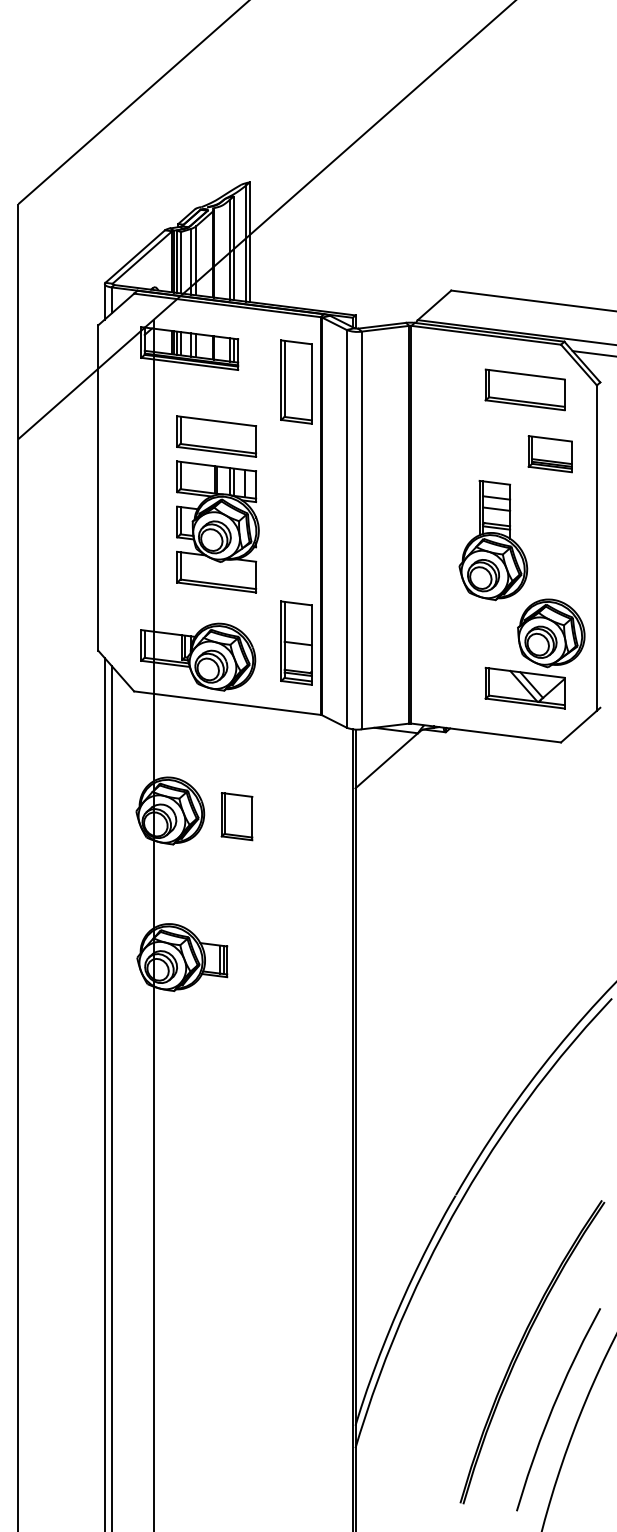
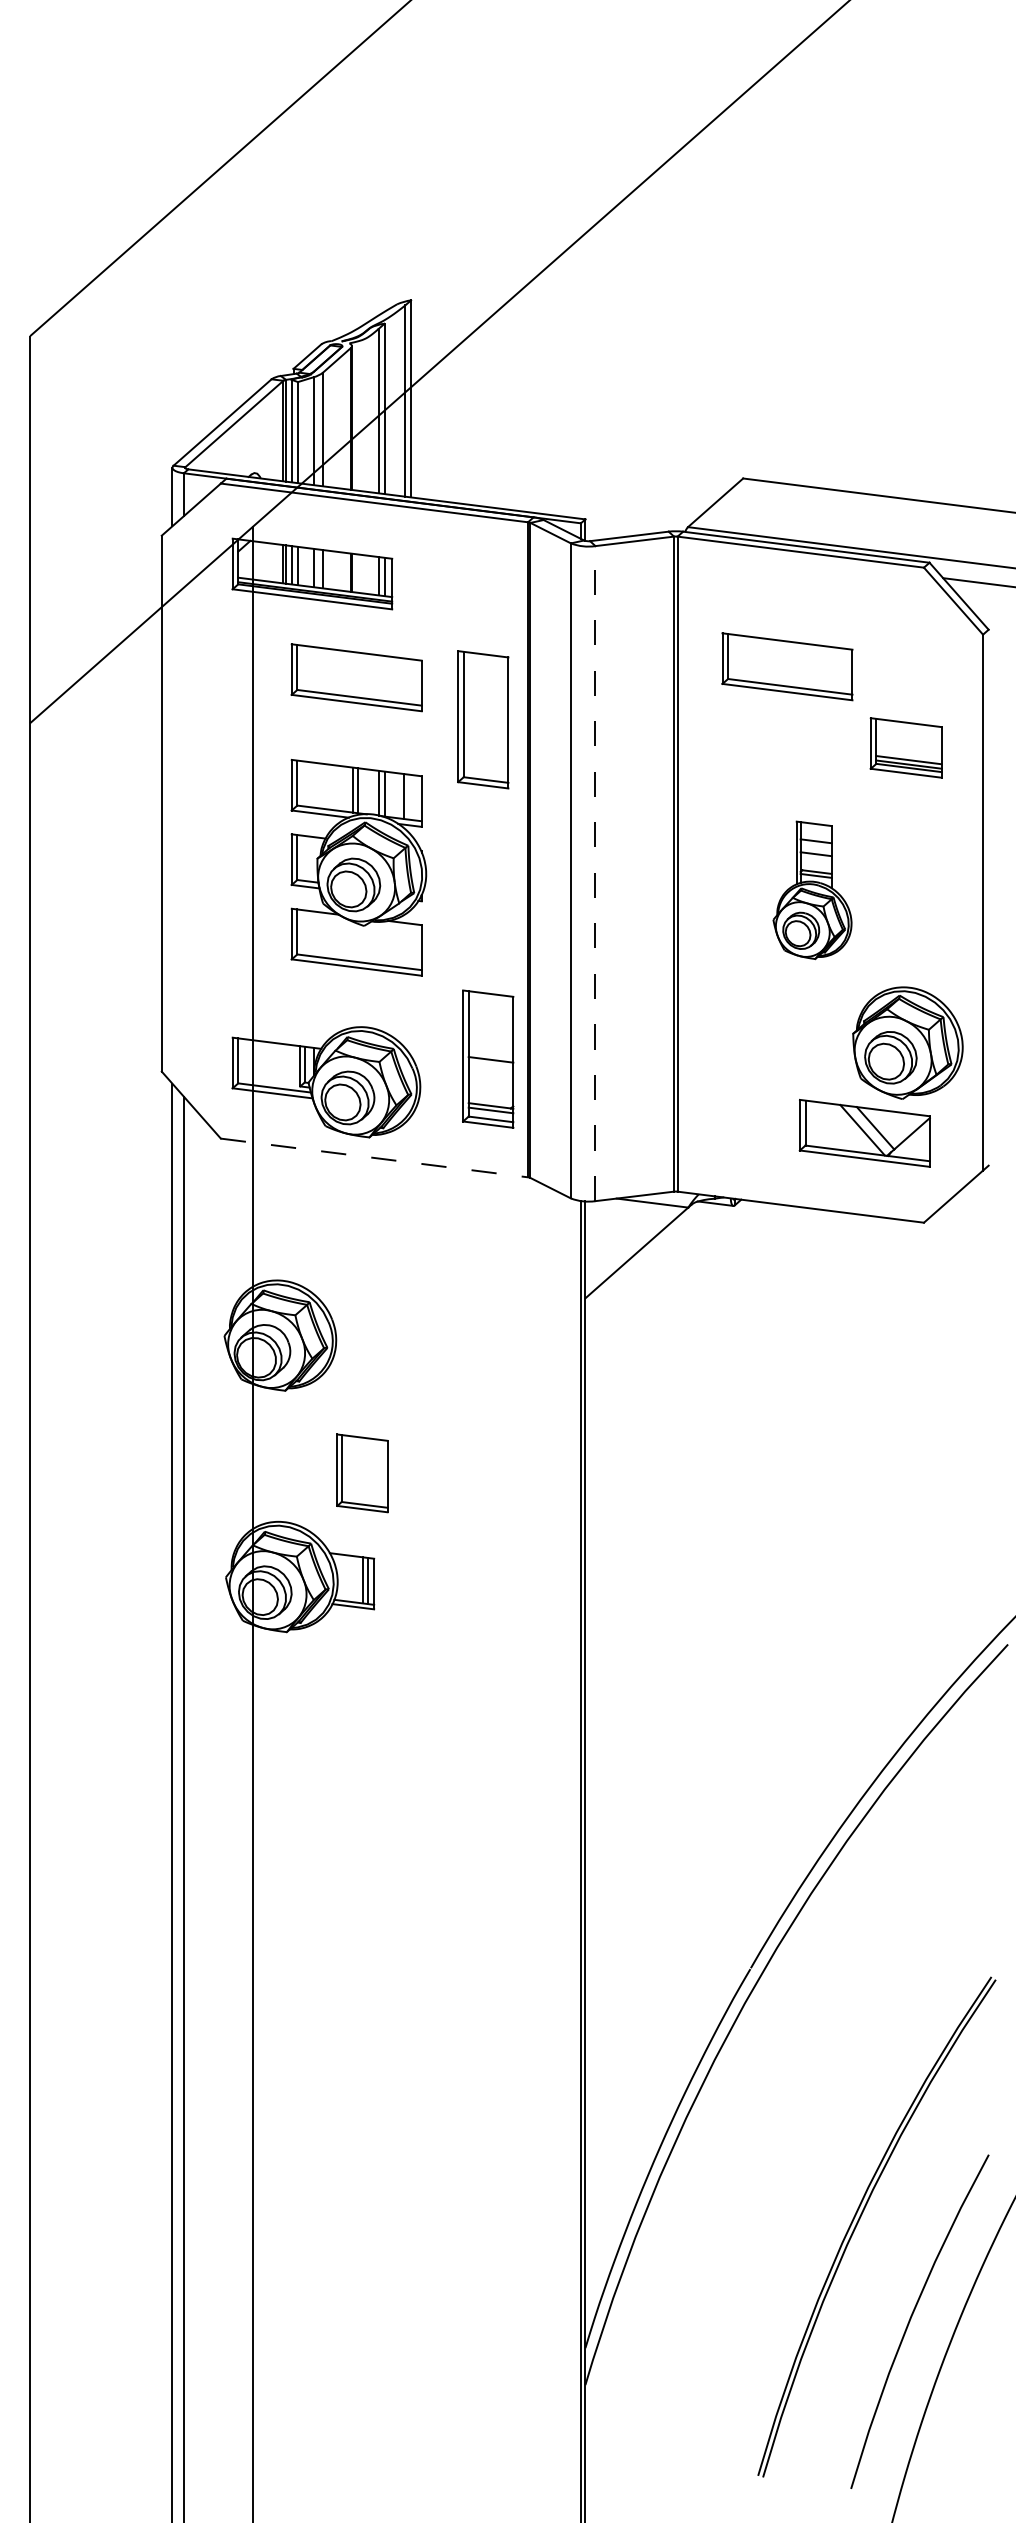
part: (296, 381) -> (483, 718), moved
part: (524, 389) -> (786, 666), moved
part: (216, 436) -> (356, 677), moved
line: (361, 530) -> (595, 873), solid -> dashed
part: (493, 540) -> (812, 890), size x0.7
line: (227, 703) -> (374, 1158), solid -> dashed
part: (236, 816) -> (361, 1473), moved

